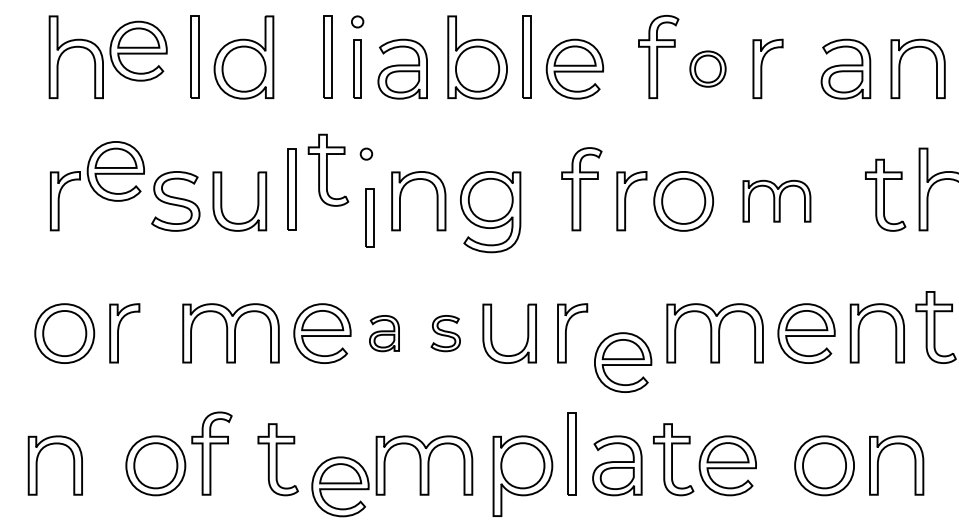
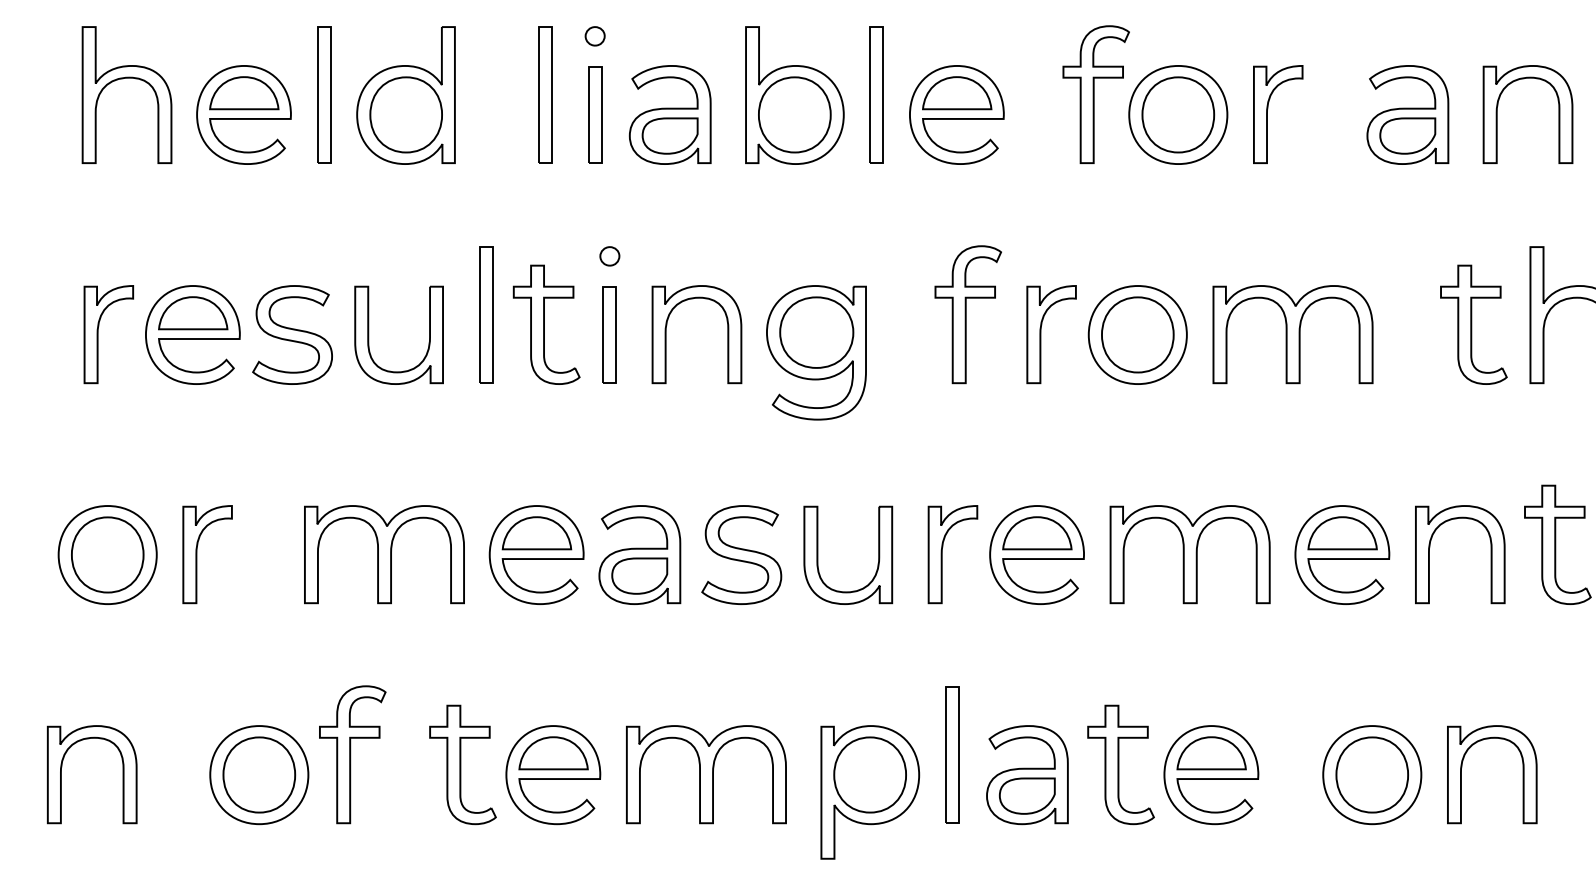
part: (138, 50) -> (243, 113), moved
part: (707, 68) -> (1177, 113), size x1.67
part: (328, 169) -> (546, 323), moved
part: (115, 171) -> (192, 335), moved
part: (776, 201) -> (1292, 335), size x1.43
part: (369, 217) -> (608, 333), moved
part: (384, 333) -> (639, 554), size x1.67
part: (445, 333) -> (741, 554), size x1.67
part: (623, 362) -> (1037, 554), moved
part: (340, 486) -> (553, 774), moved

